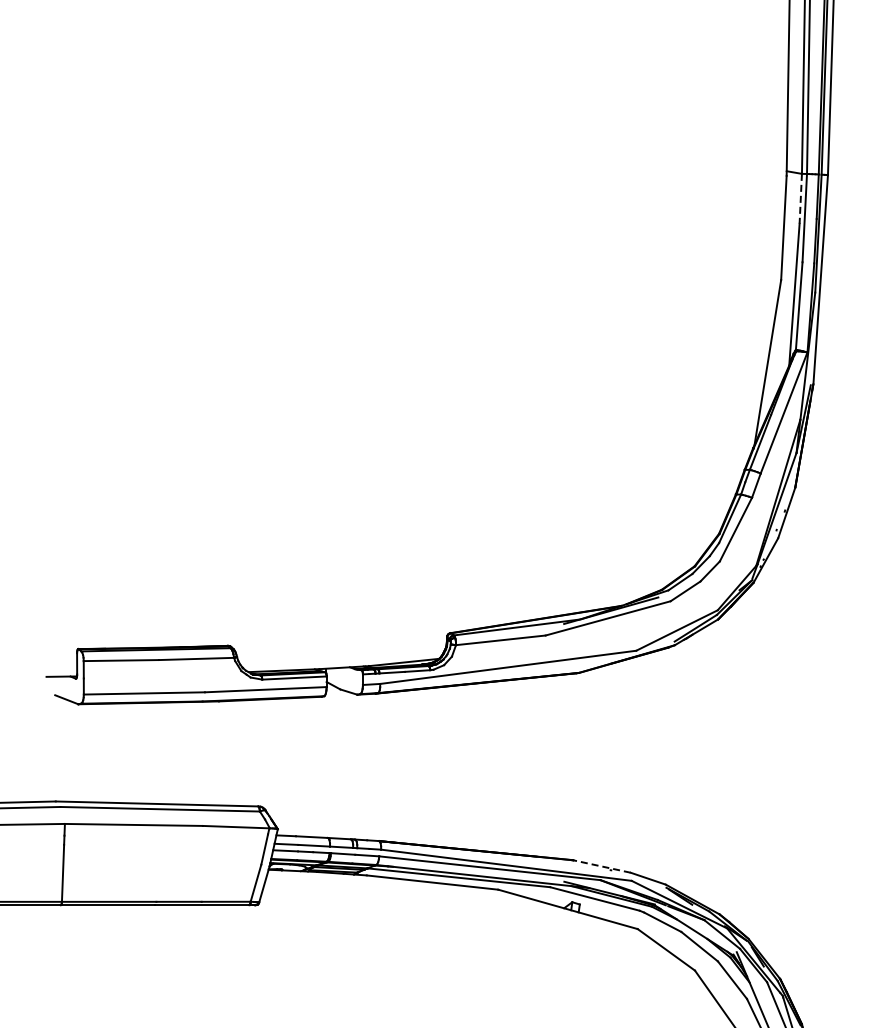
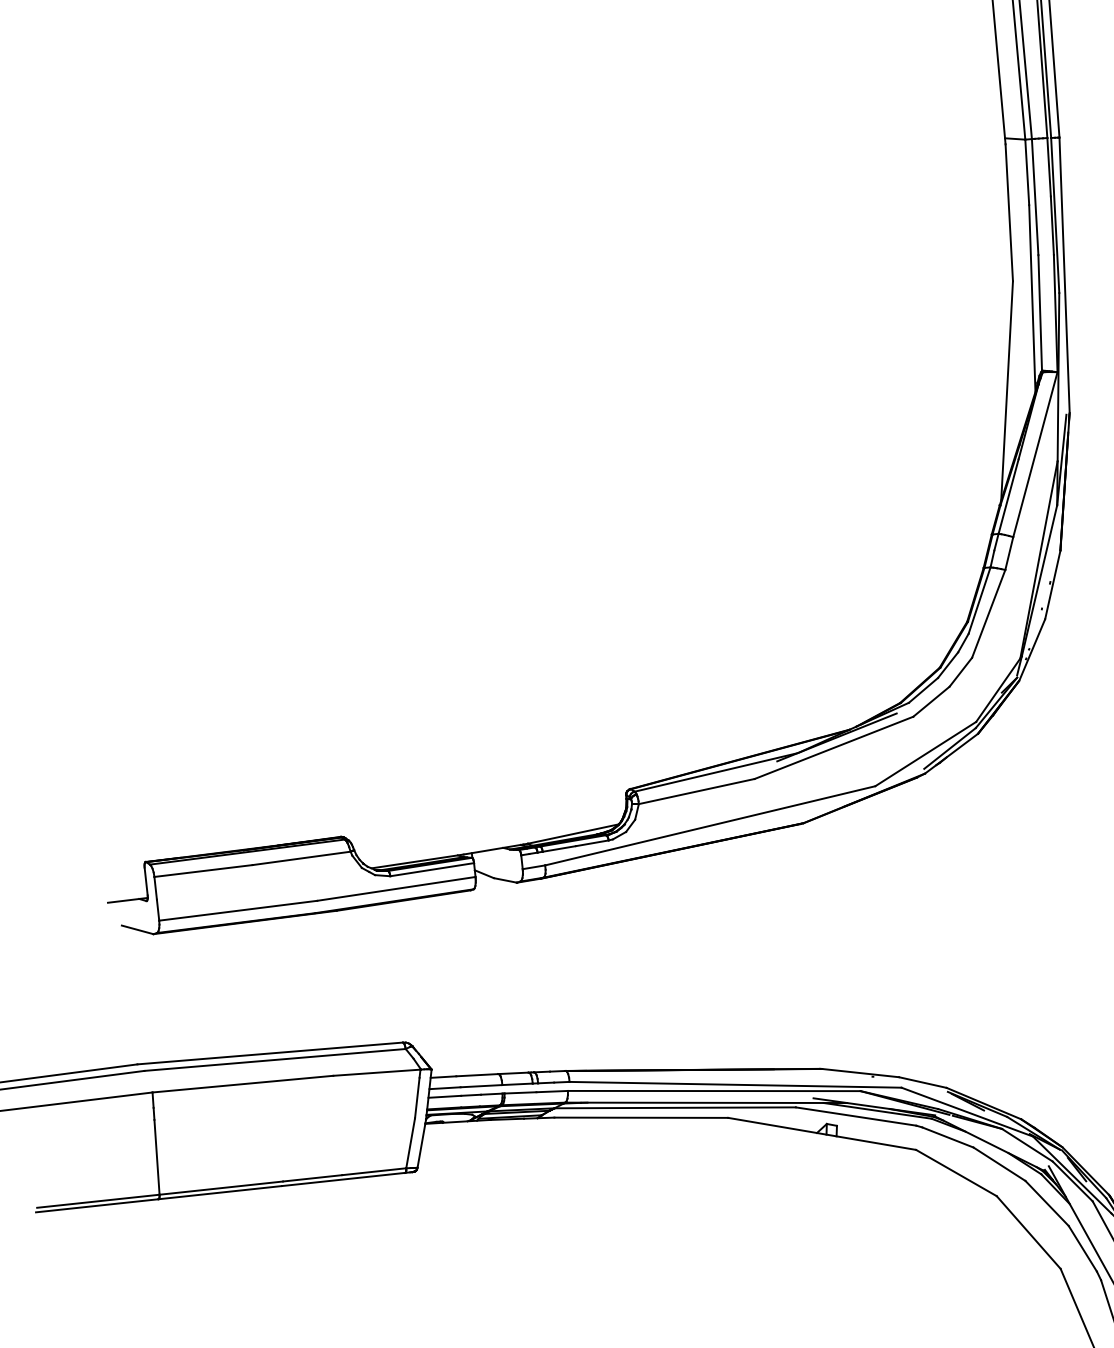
line: (800, 198) -> (1026, 172), dashed -> solid
line: (601, 866) -> (860, 1073), dashed -> solid

